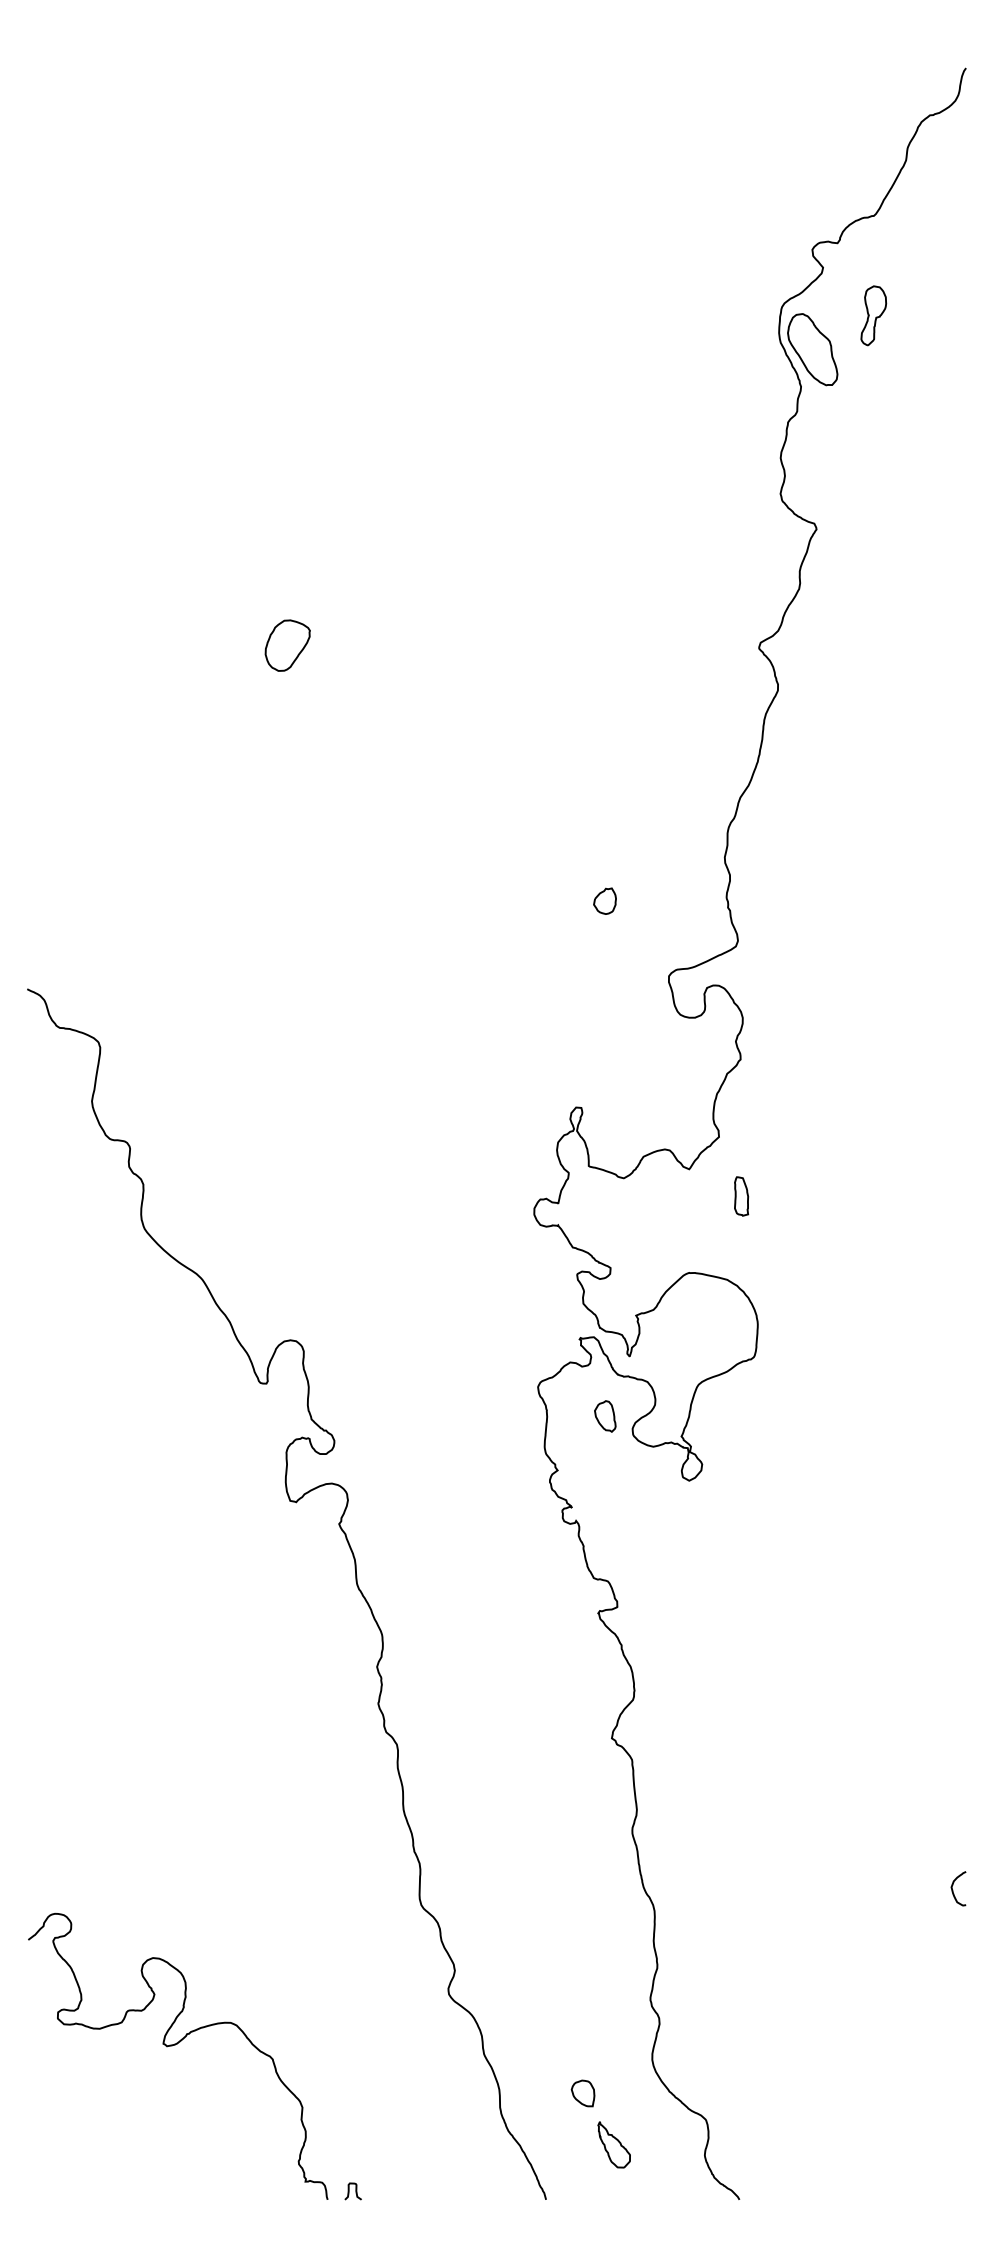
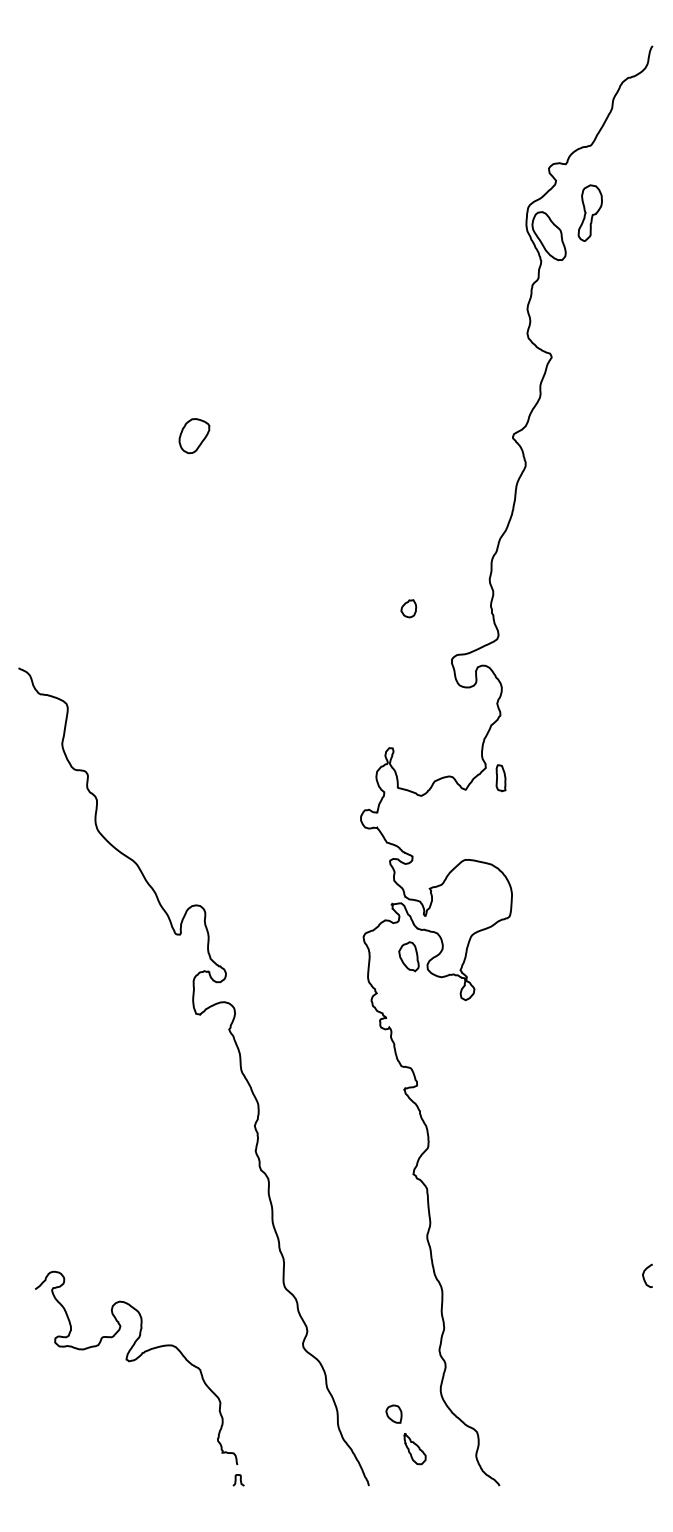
part: (873, 316) -> (590, 213), size x1.4
part: (740, 1196) -> (500, 778), moved
part: (604, 1415) -> (408, 956), size x1.4
curve: (173, 2046) -> (133, 1361), moved

